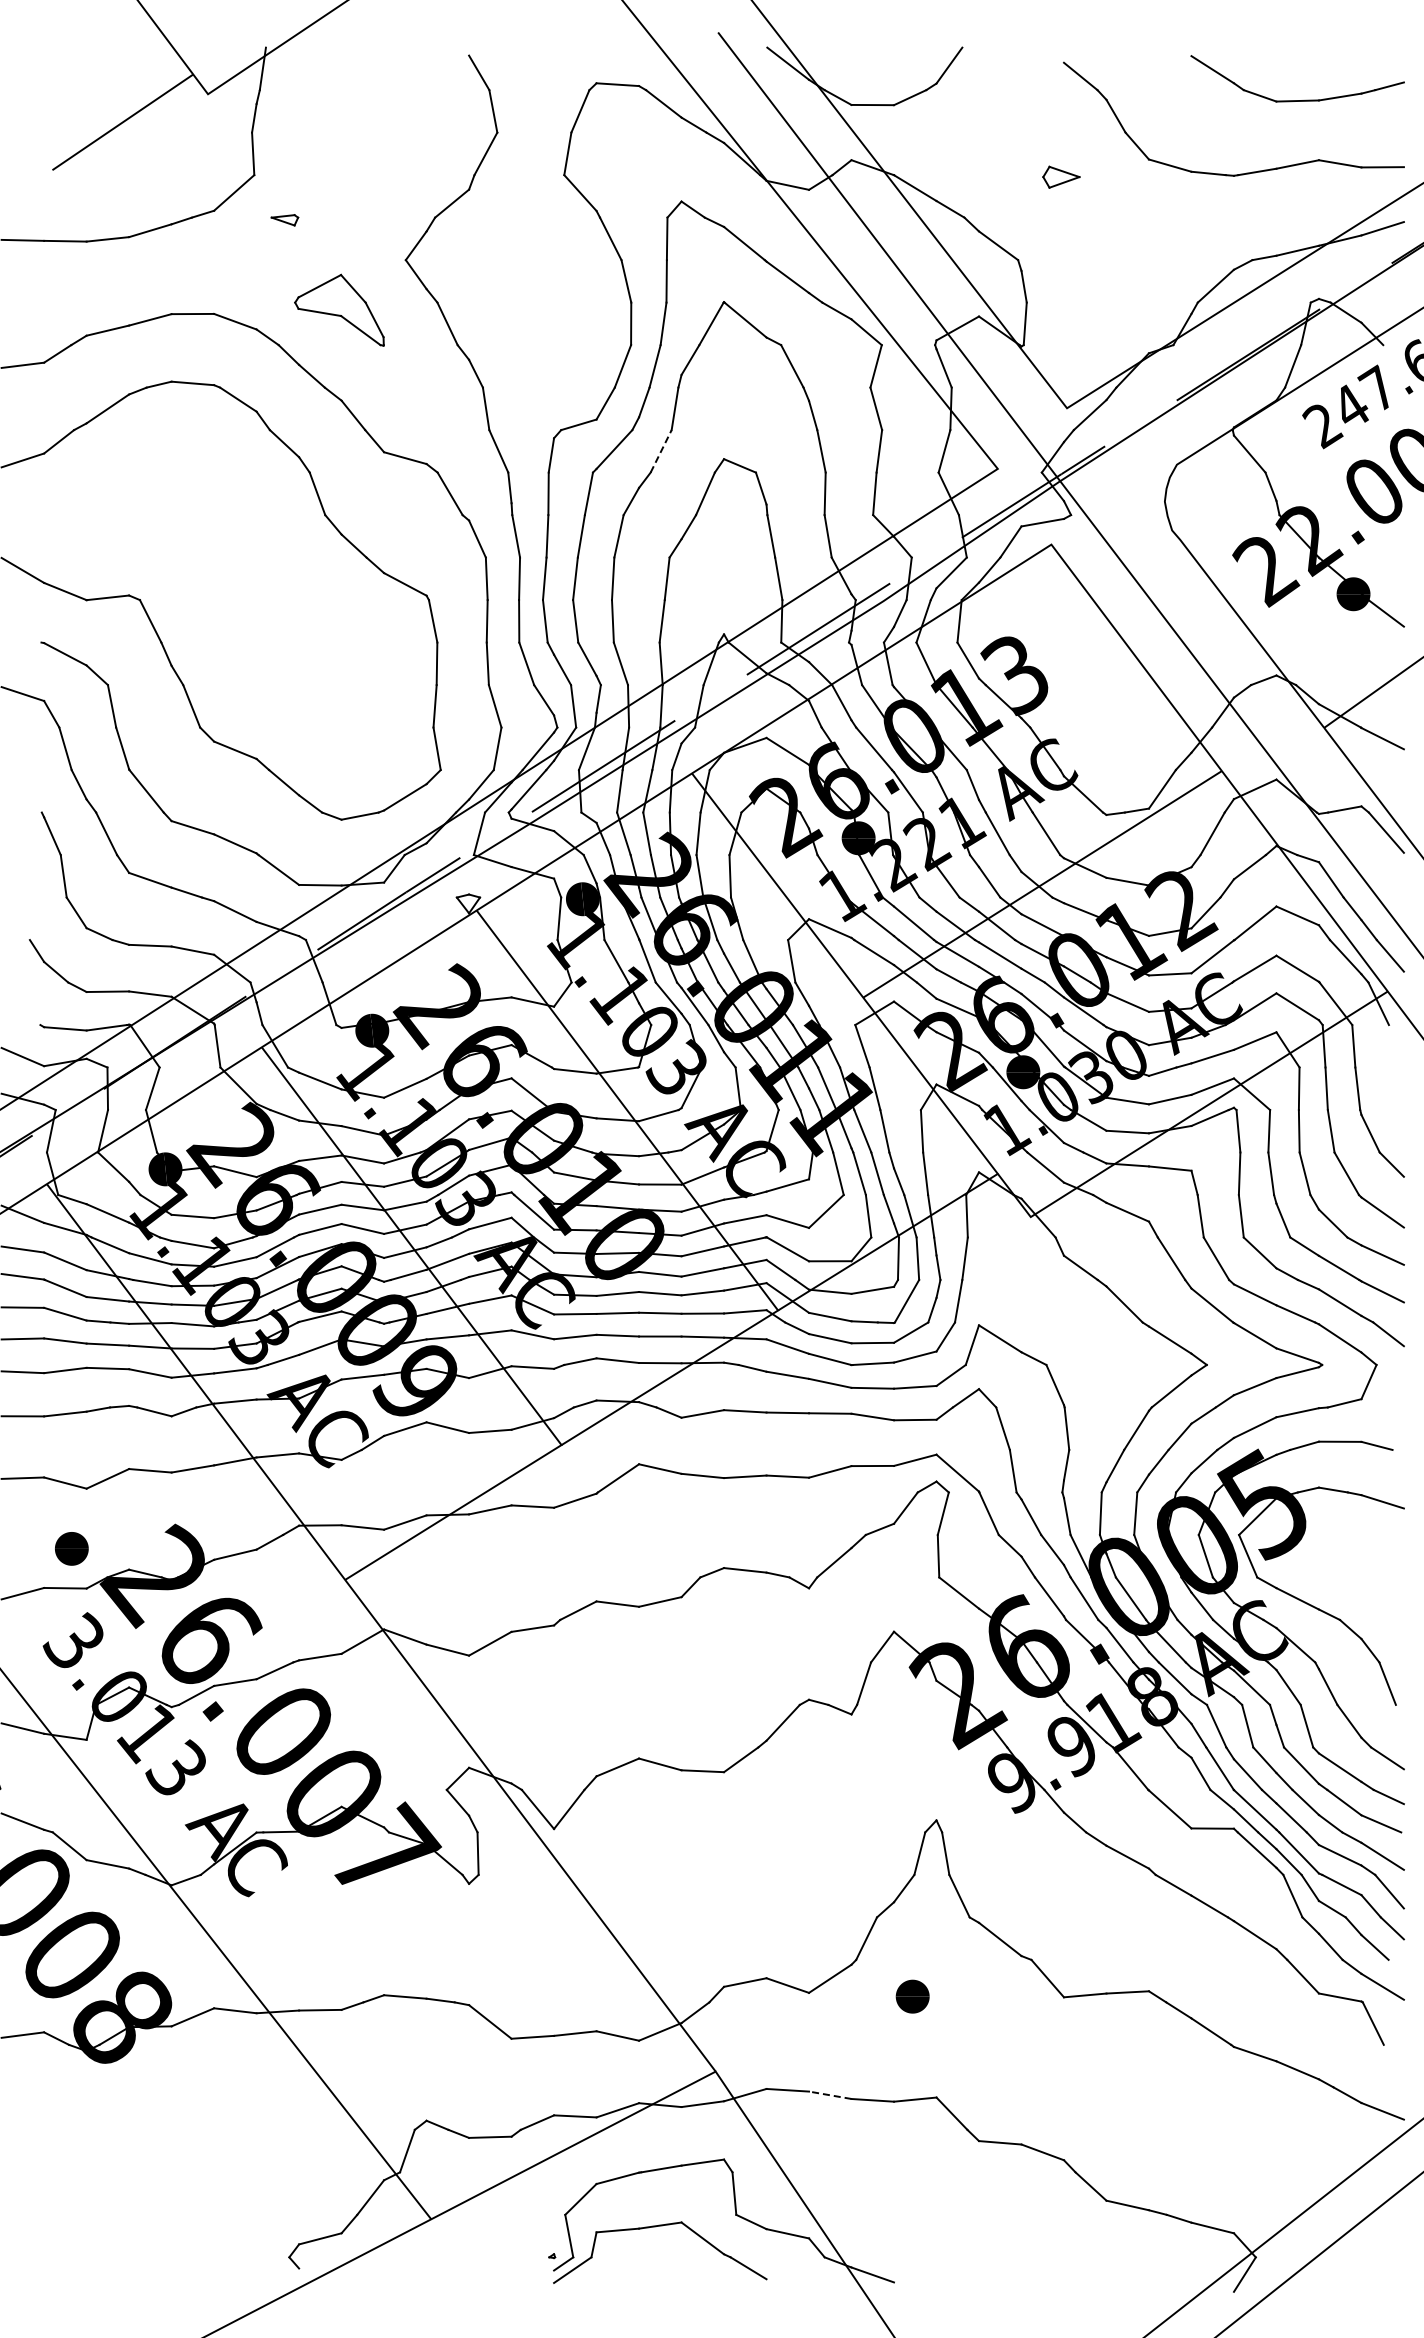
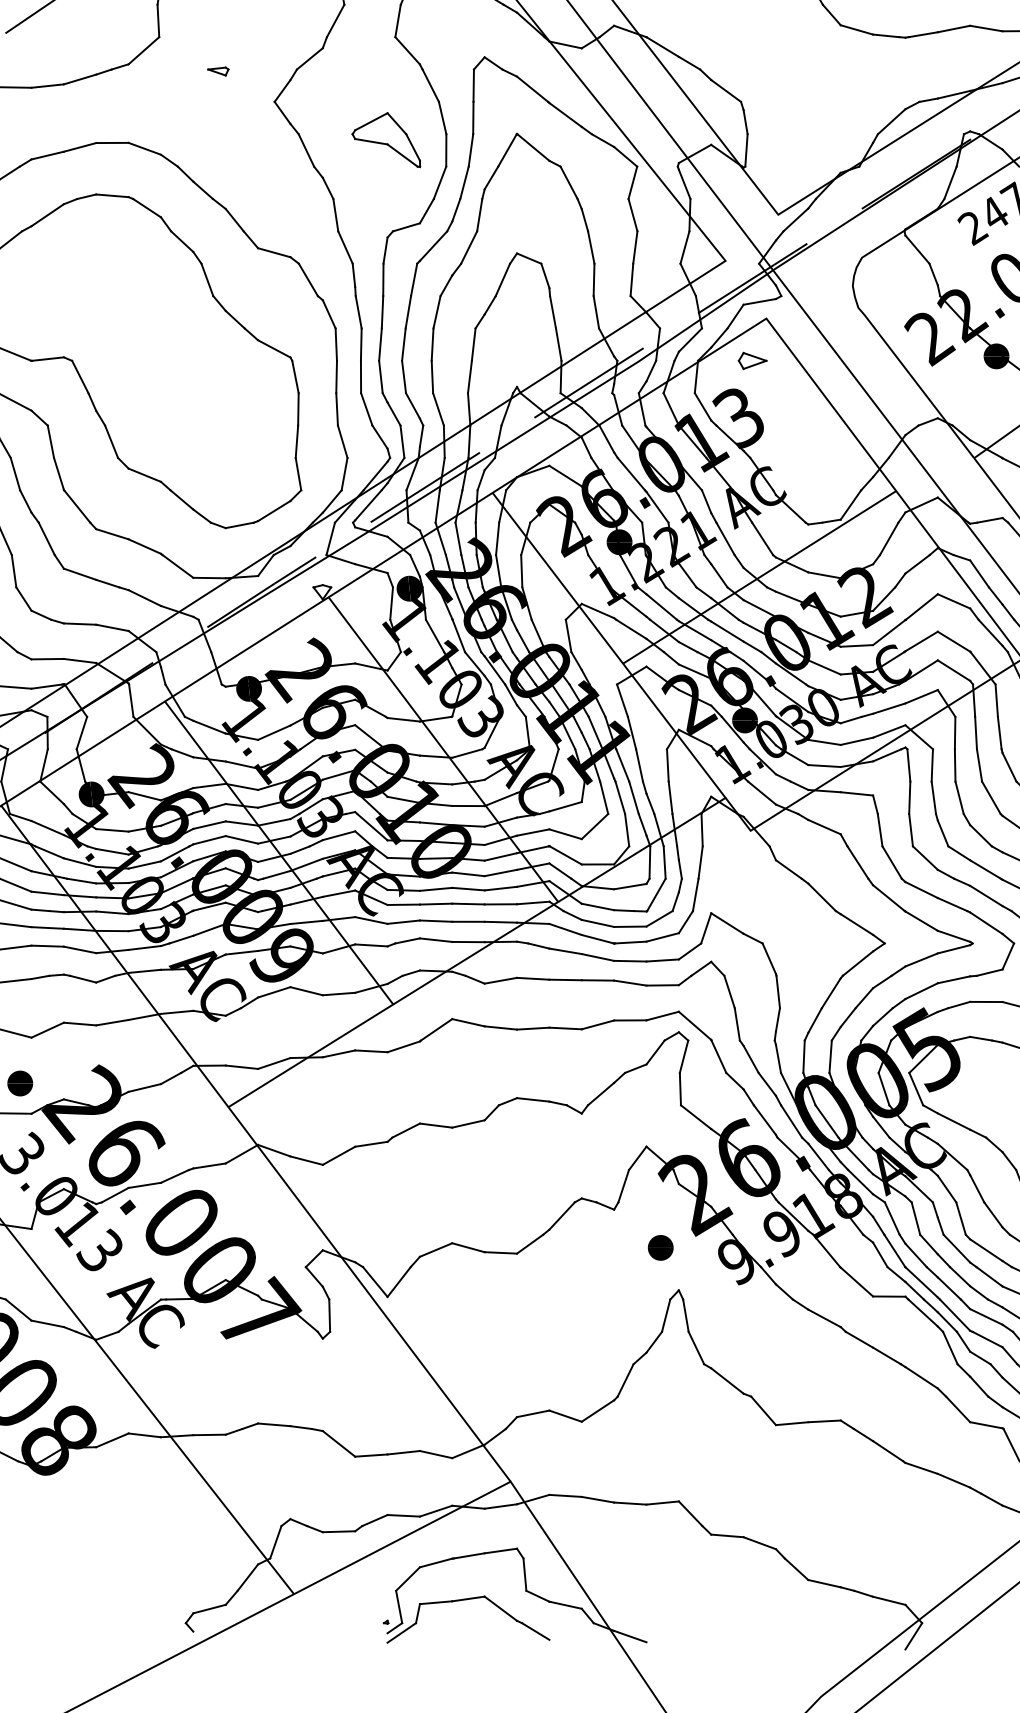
part: (1061, 176) -> (752, 360), moved
part: (284, 220) -> (218, 71), moved
part: (339, 309) -> (386, 139), moved
line: (661, 451) -> (469, 247), dashed -> solid
text: (912, 1996) -> (660, 1247), moved
line: (830, 2095) -> (598, 1499), dashed -> solid

